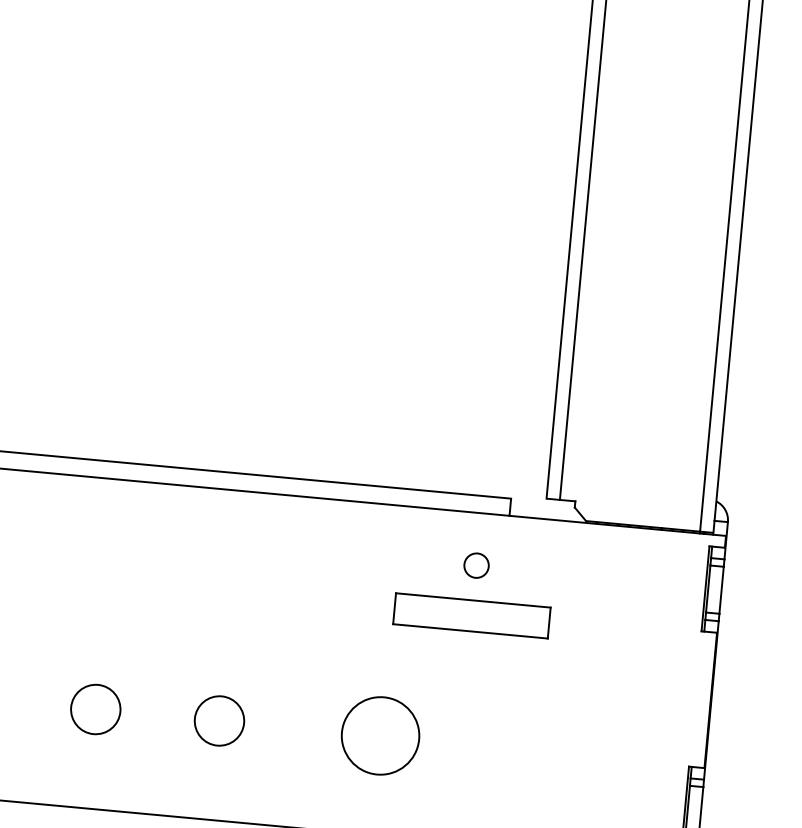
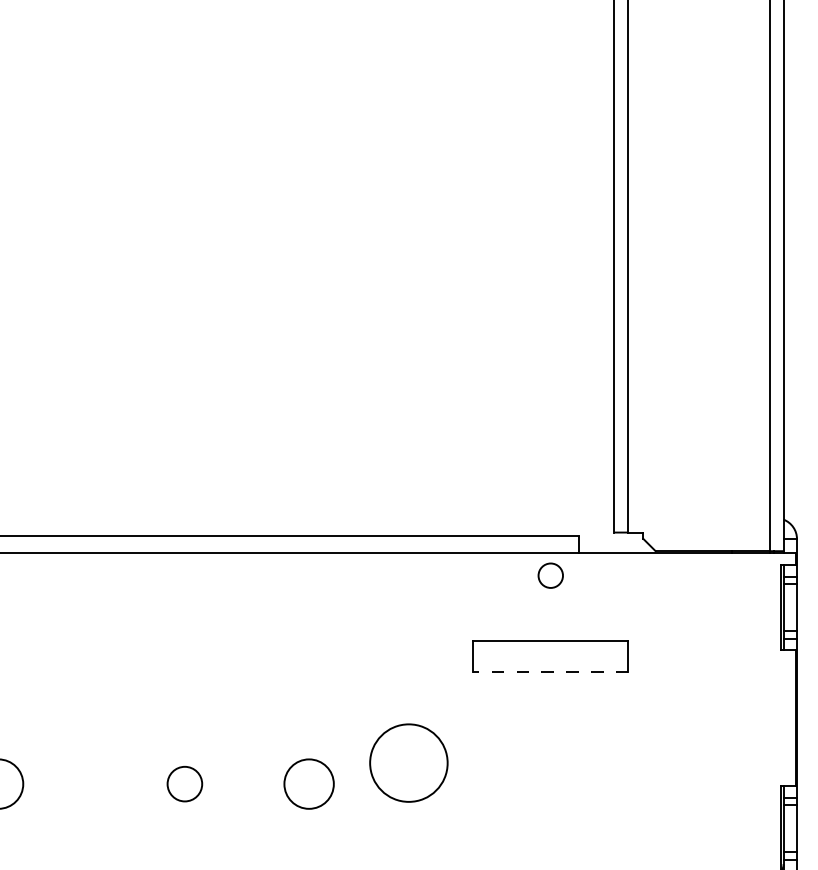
circle: (476, 565) -> (550, 575), moved
line: (470, 631) -> (550, 671), solid -> dashed
circle: (95, 708) -> (184, 783), size x0.7
circle: (380, 735) -> (408, 762), moved

